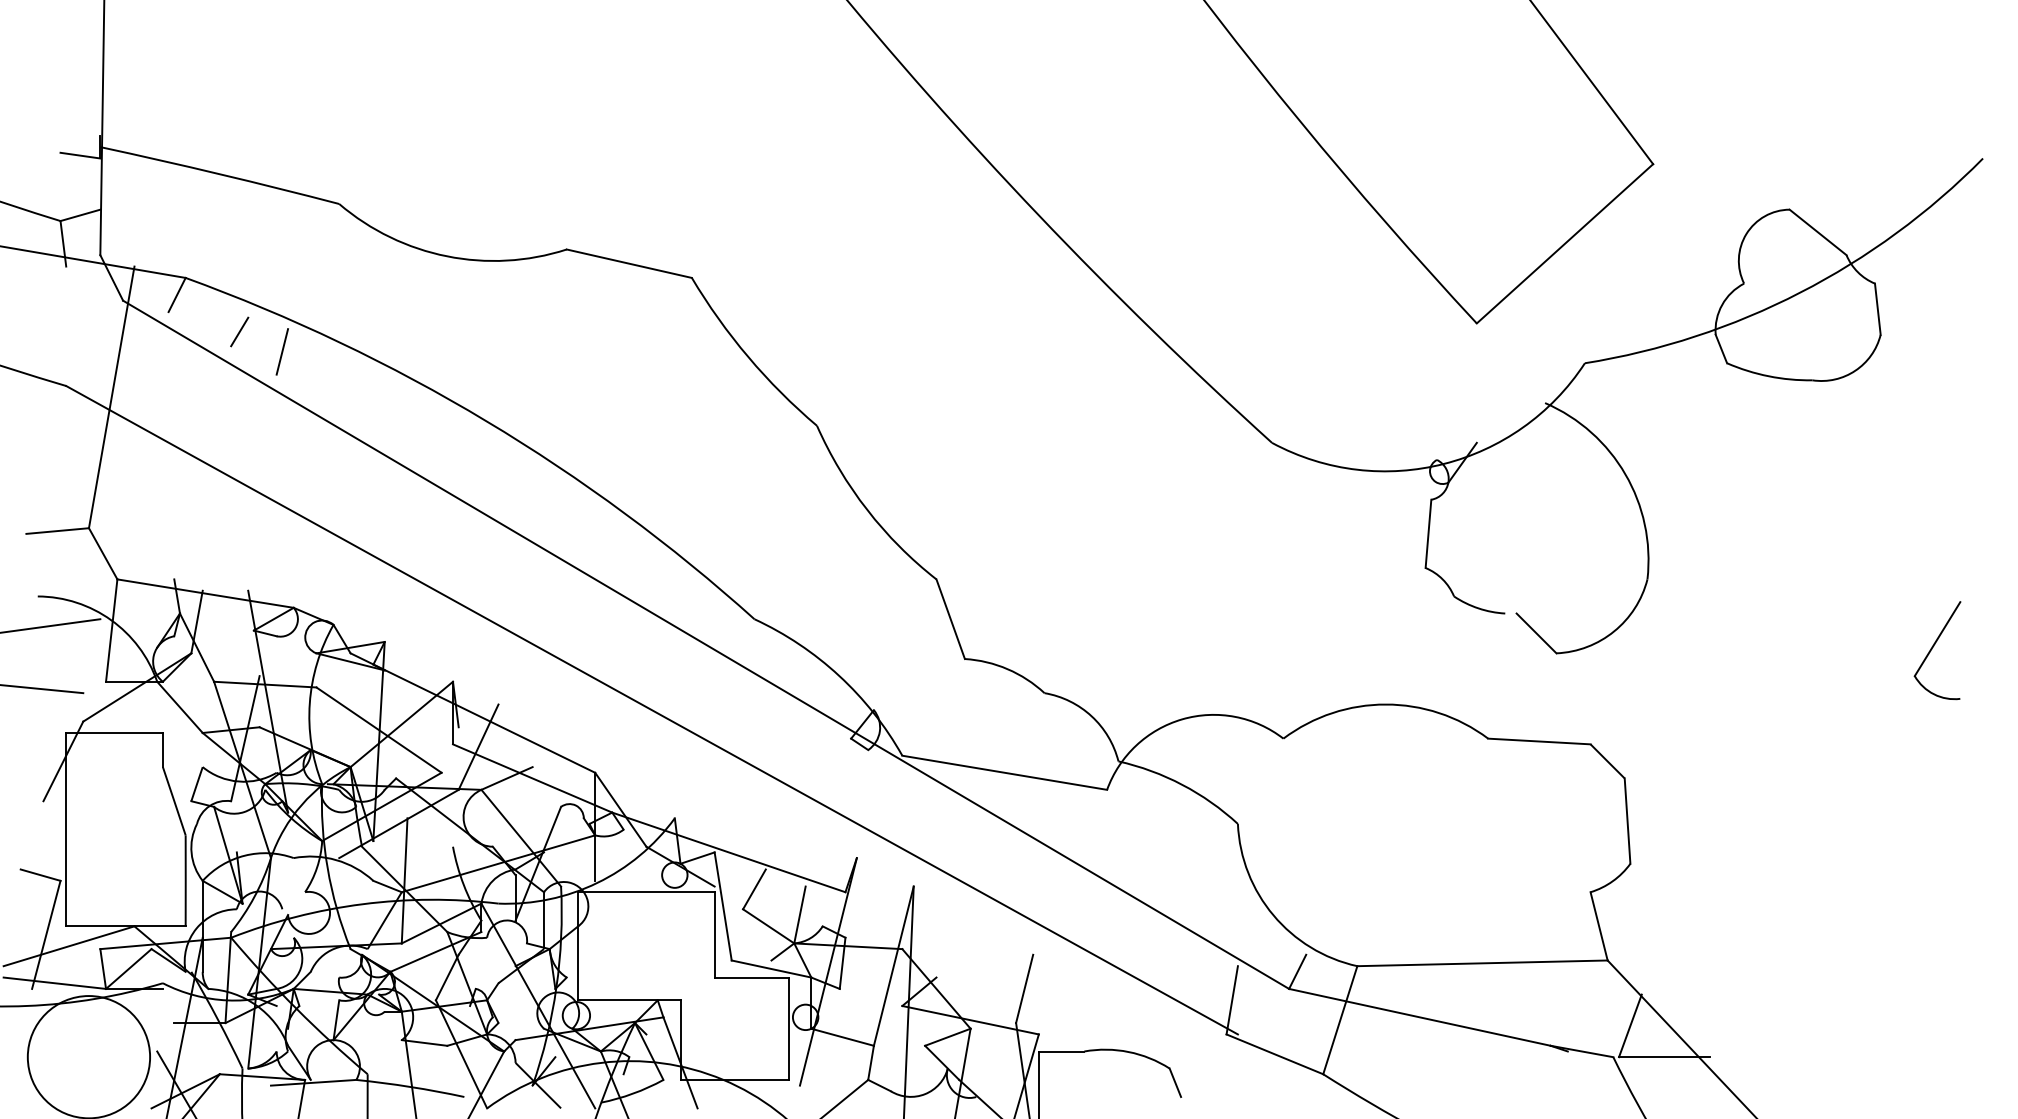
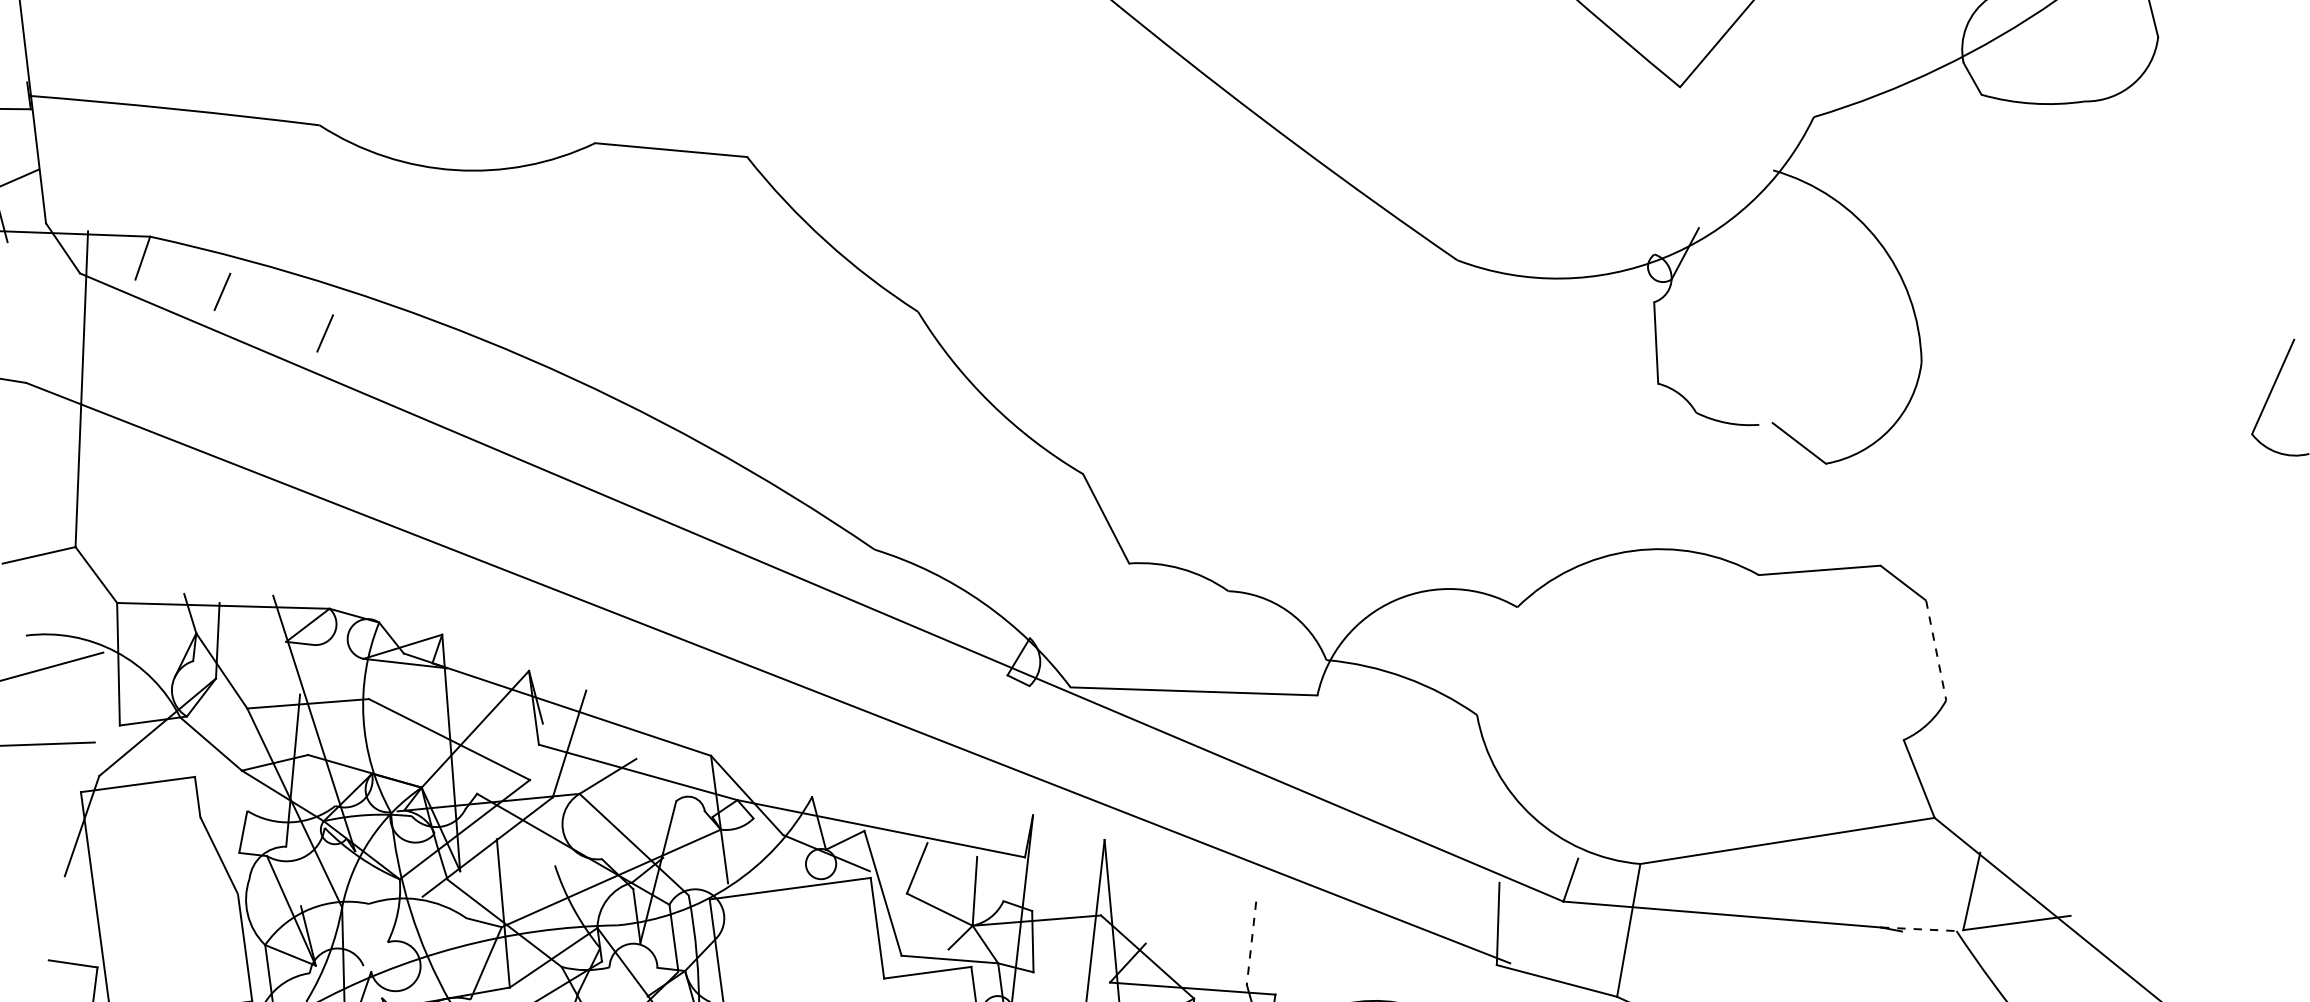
line: (282, 351) -> (275, 308), removed
line: (320, 377) -> (324, 332), added
line: (1627, 821) -> (1936, 650), solid -> dashed
line: (1024, 989) -> (1251, 943), solid -> dashed
line: (1582, 1051) -> (1919, 929), solid -> dashed

